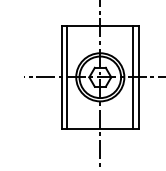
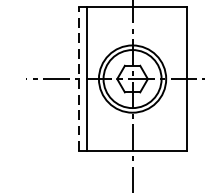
line: (61, 76) -> (78, 77), solid -> dashed
line: (133, 77) -> (178, 79), removed

